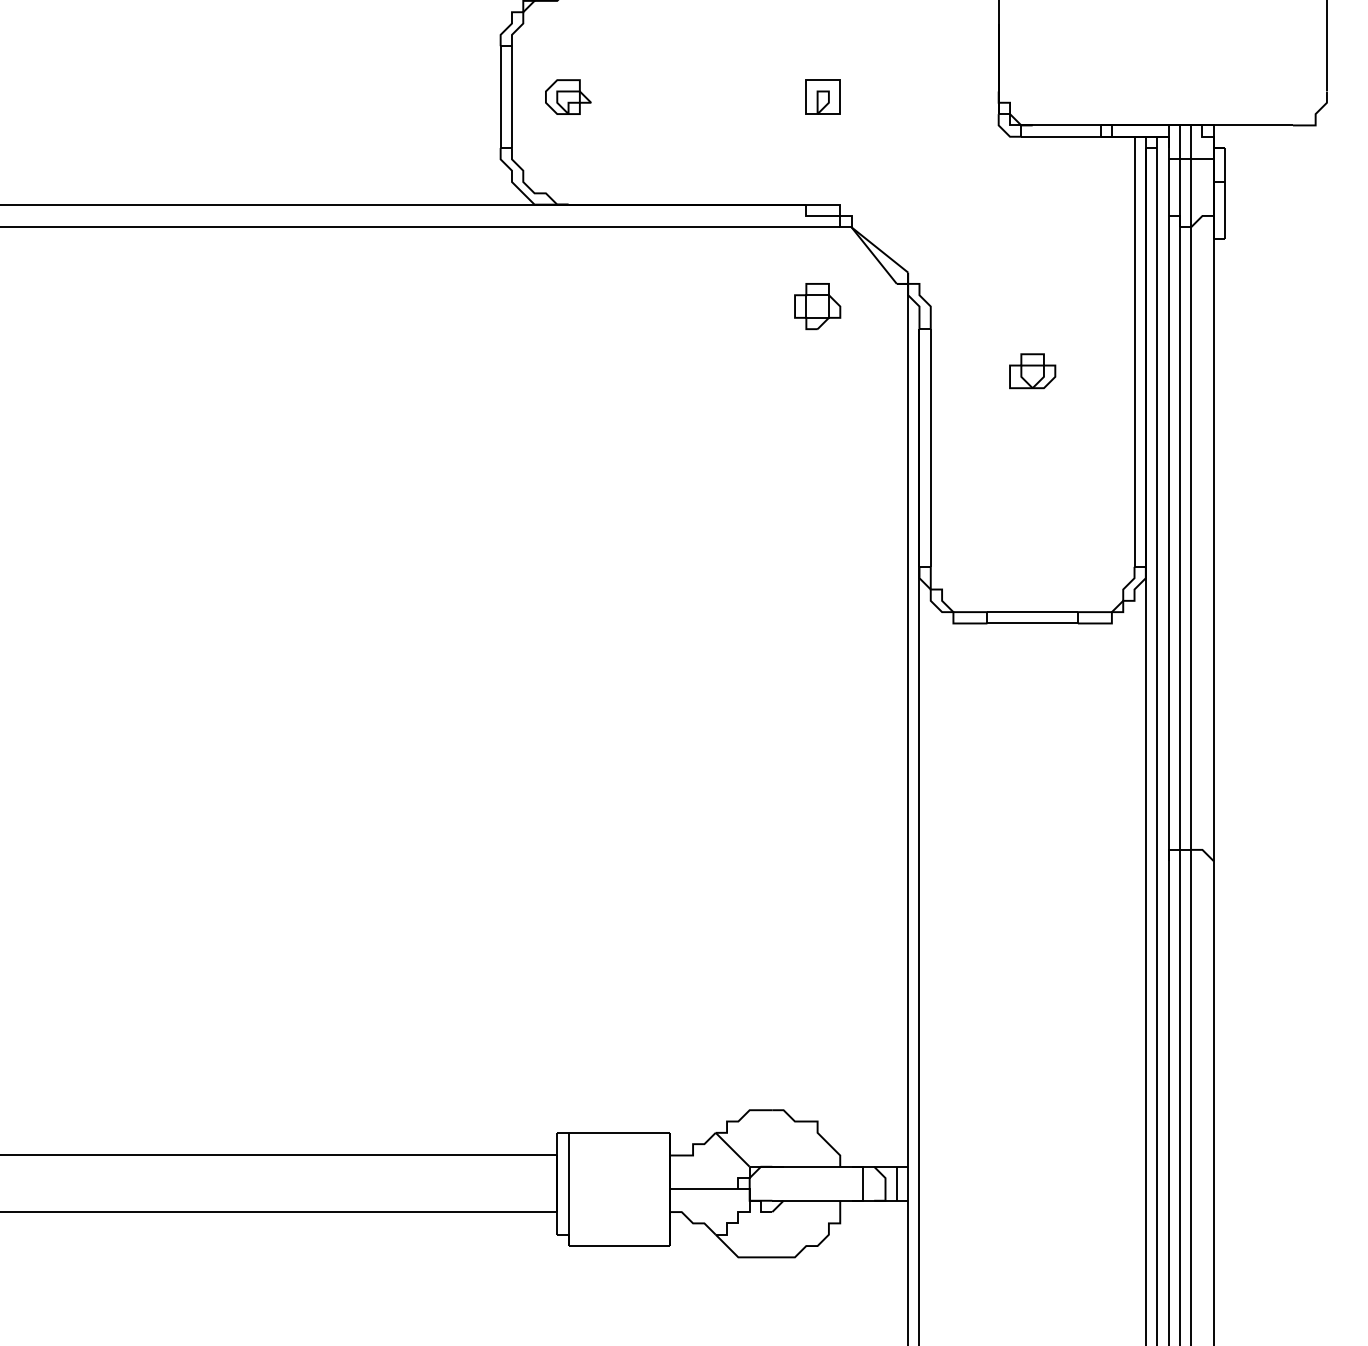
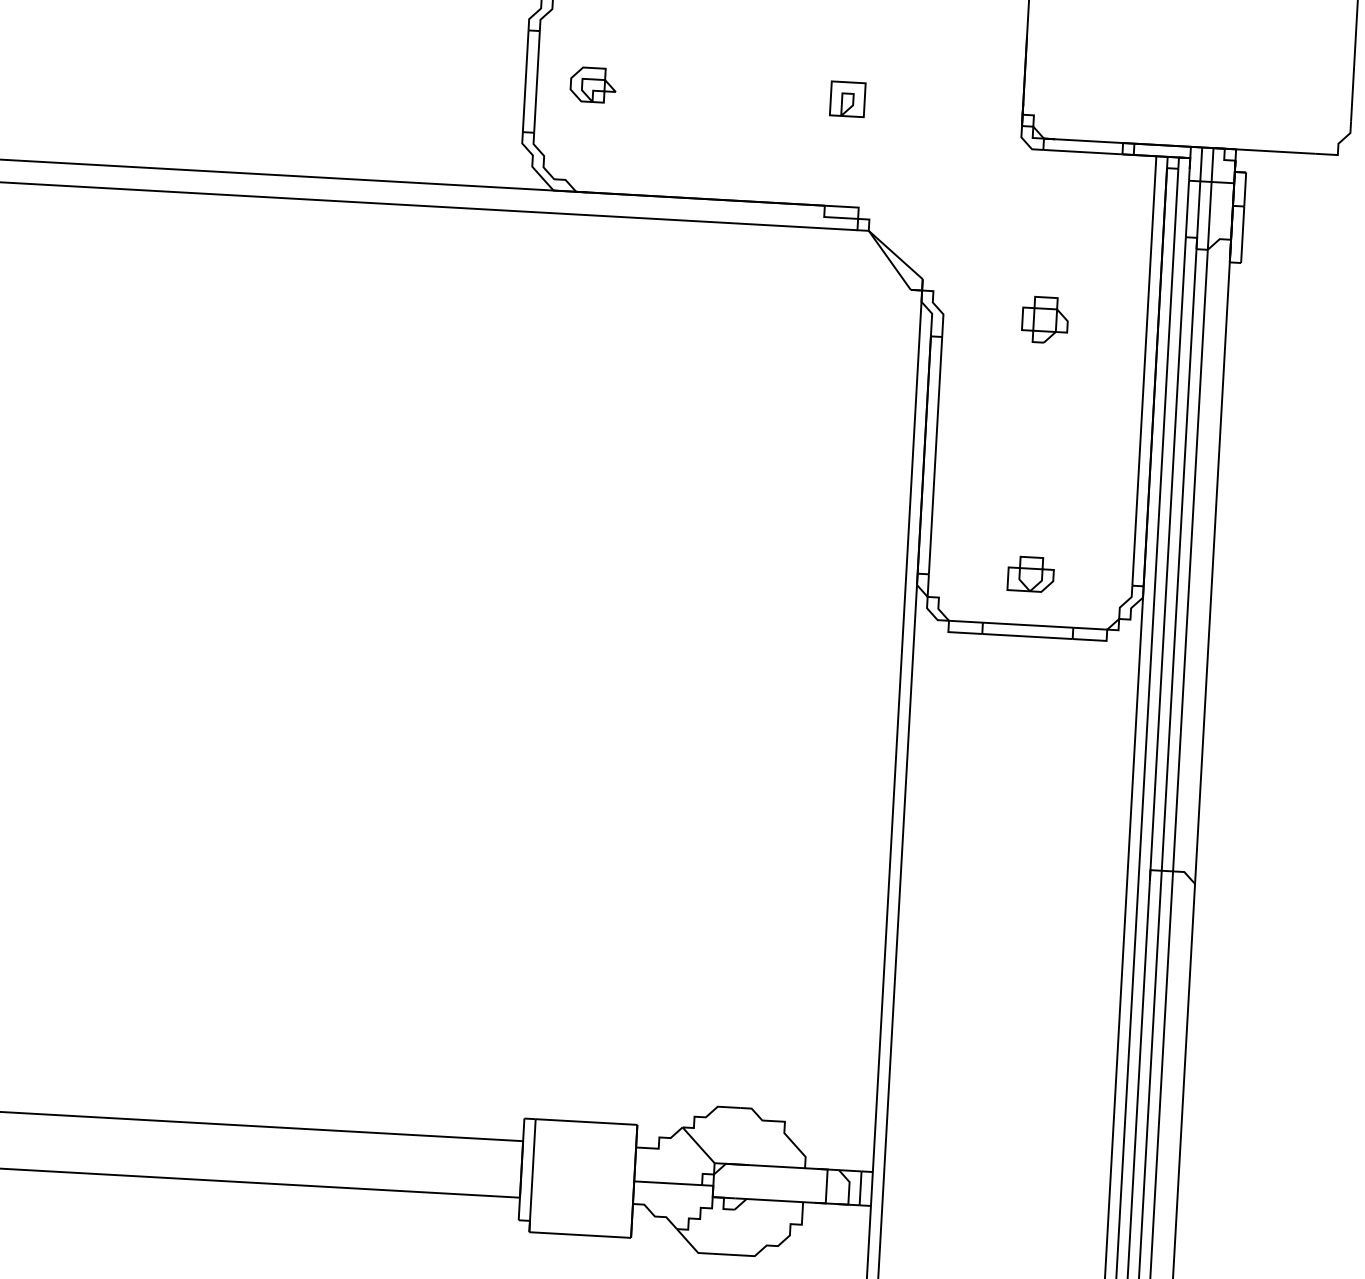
part: (817, 306) -> (1045, 320), moved
part: (1032, 371) -> (1030, 574), moved

